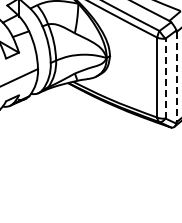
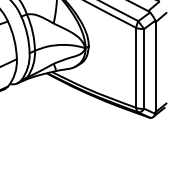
line: (176, 77) -> (155, 67), dashed -> solid
line: (165, 78) -> (144, 68), dashed -> solid

